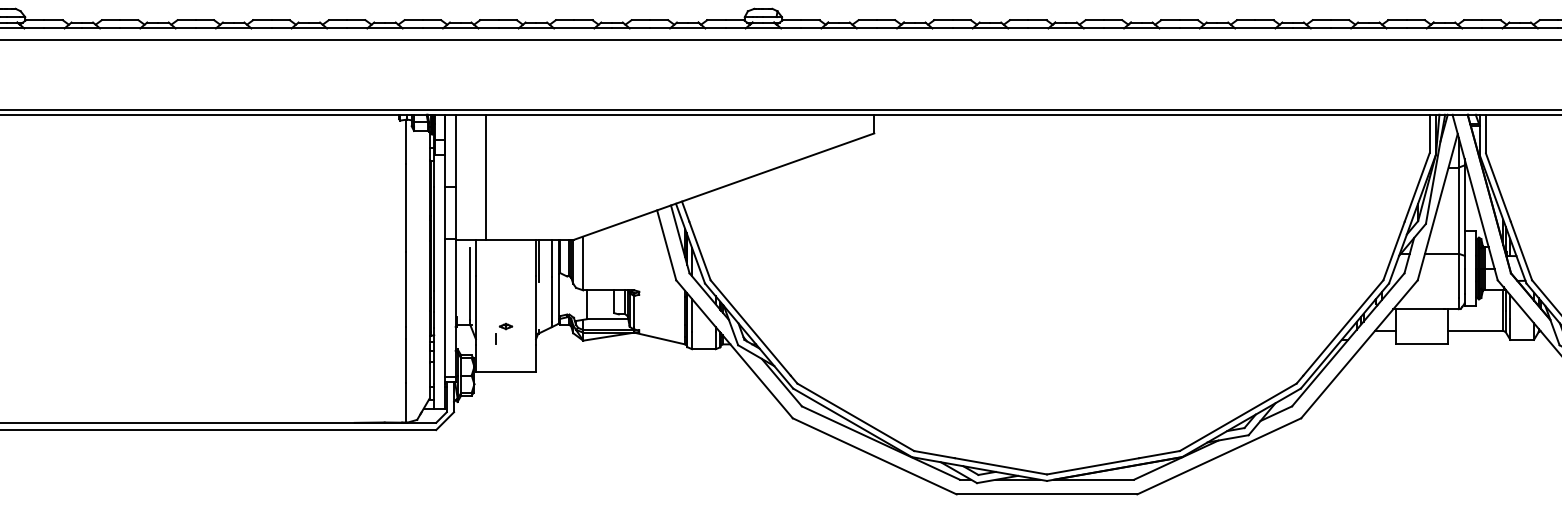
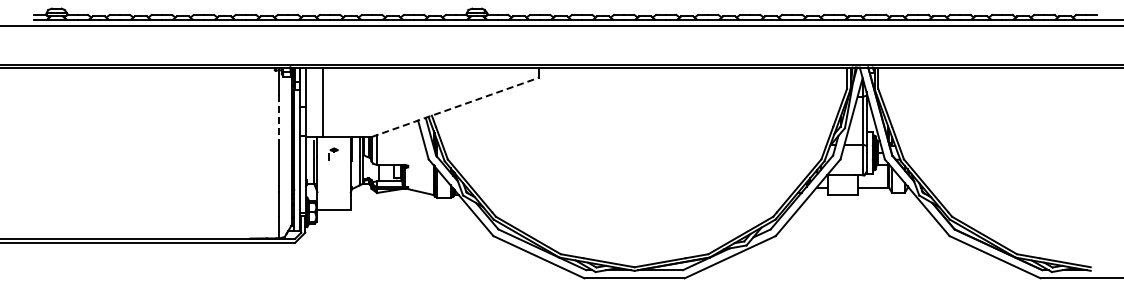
line: (724, 186) -> (455, 107), solid -> dashed
line: (405, 208) -> (278, 119), solid -> dashed
part: (504, 332) -> (333, 153), moved

